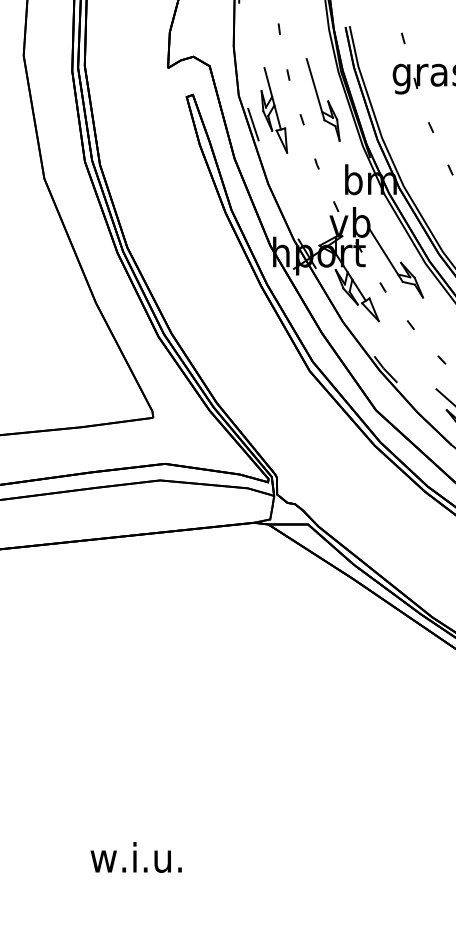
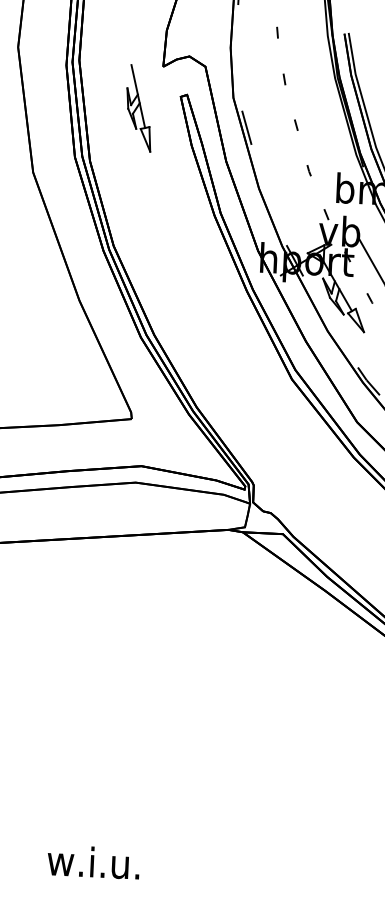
part: (322, 99) -> (317, 105), removed
part: (274, 110) -> (139, 108), moved

